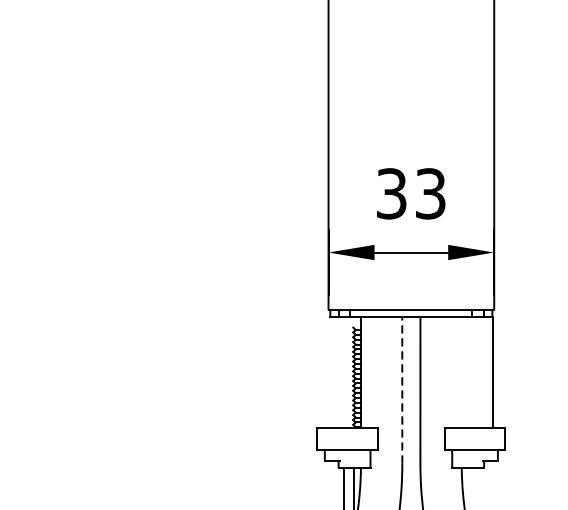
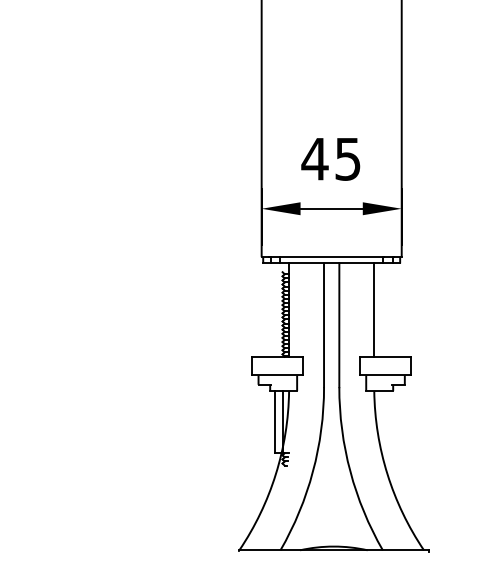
text: (409, 193) -> (330, 158), 33 -> 45
line: (492, 371) -> (374, 309), moved
line: (402, 390) -> (324, 325), dashed -> solid

